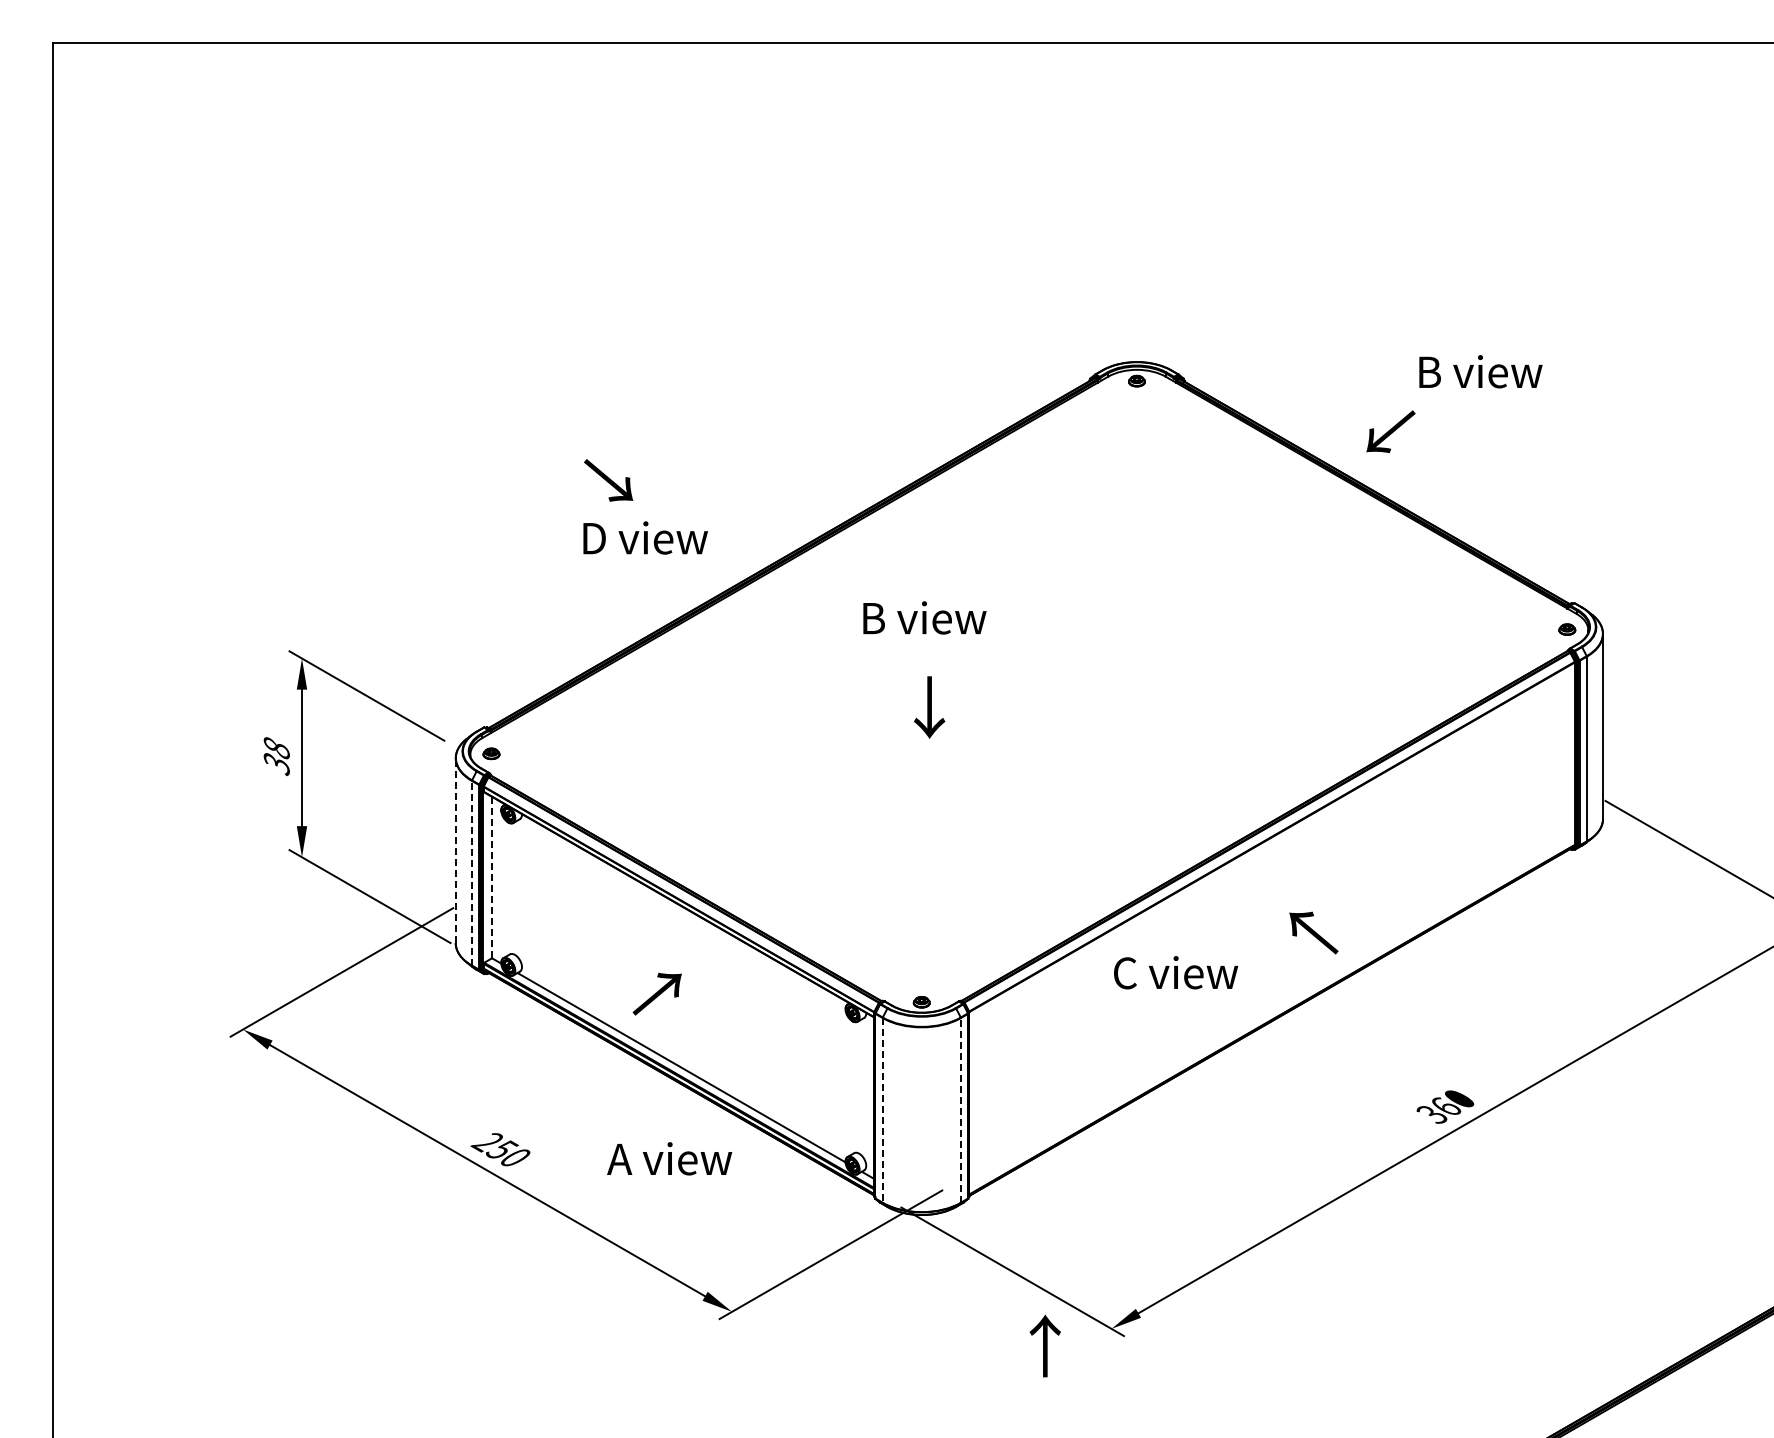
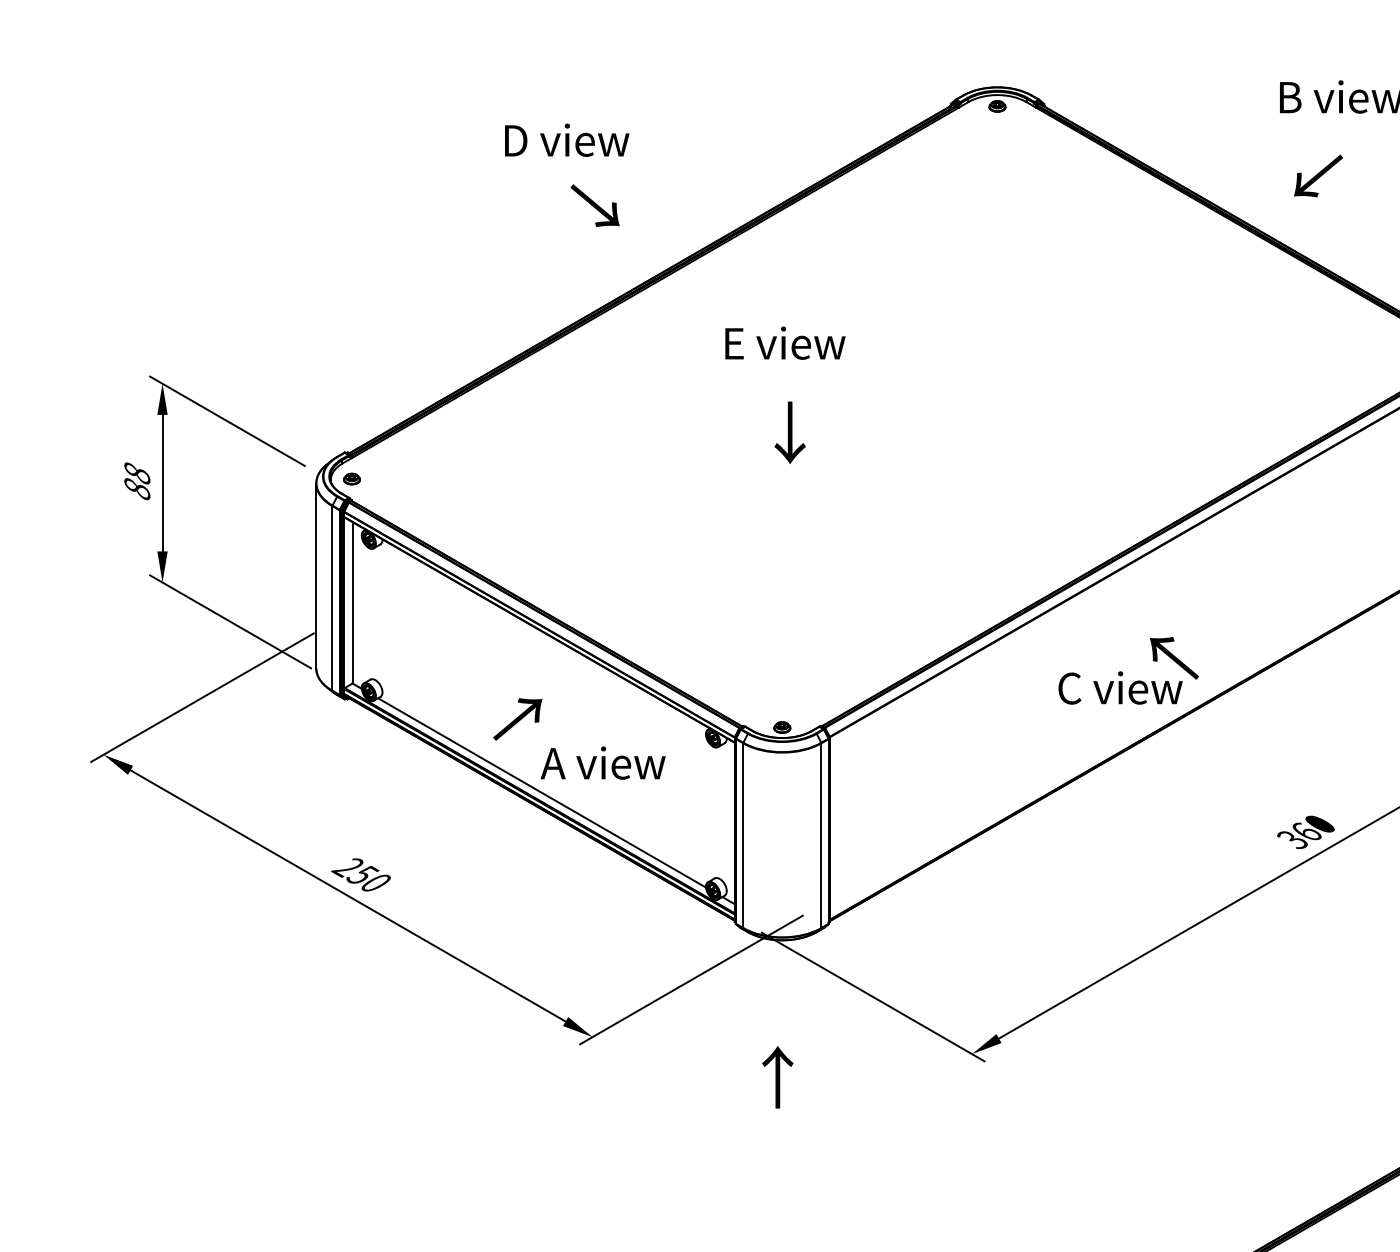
text: (1390, 431) -> (1318, 175), moved
text: (608, 480) -> (595, 205), moved
text: (645, 537) -> (567, 139), moved
text: (924, 617) -> (785, 342), B view -> E view
text: (276, 764) -> (137, 489), 38 -> 88
line: (455, 850) -> (316, 575), dashed -> solid
line: (471, 872) -> (332, 597), dashed -> solid
line: (491, 877) -> (352, 602), dashed -> solid
text: (1176, 972) -> (1121, 687), moved
line: (960, 1109) -> (821, 834), dashed -> solid
line: (882, 1110) -> (743, 835), dashed -> solid
text: (669, 1158) -> (603, 762), moved
text: (1044, 1345) -> (777, 1076), moved

